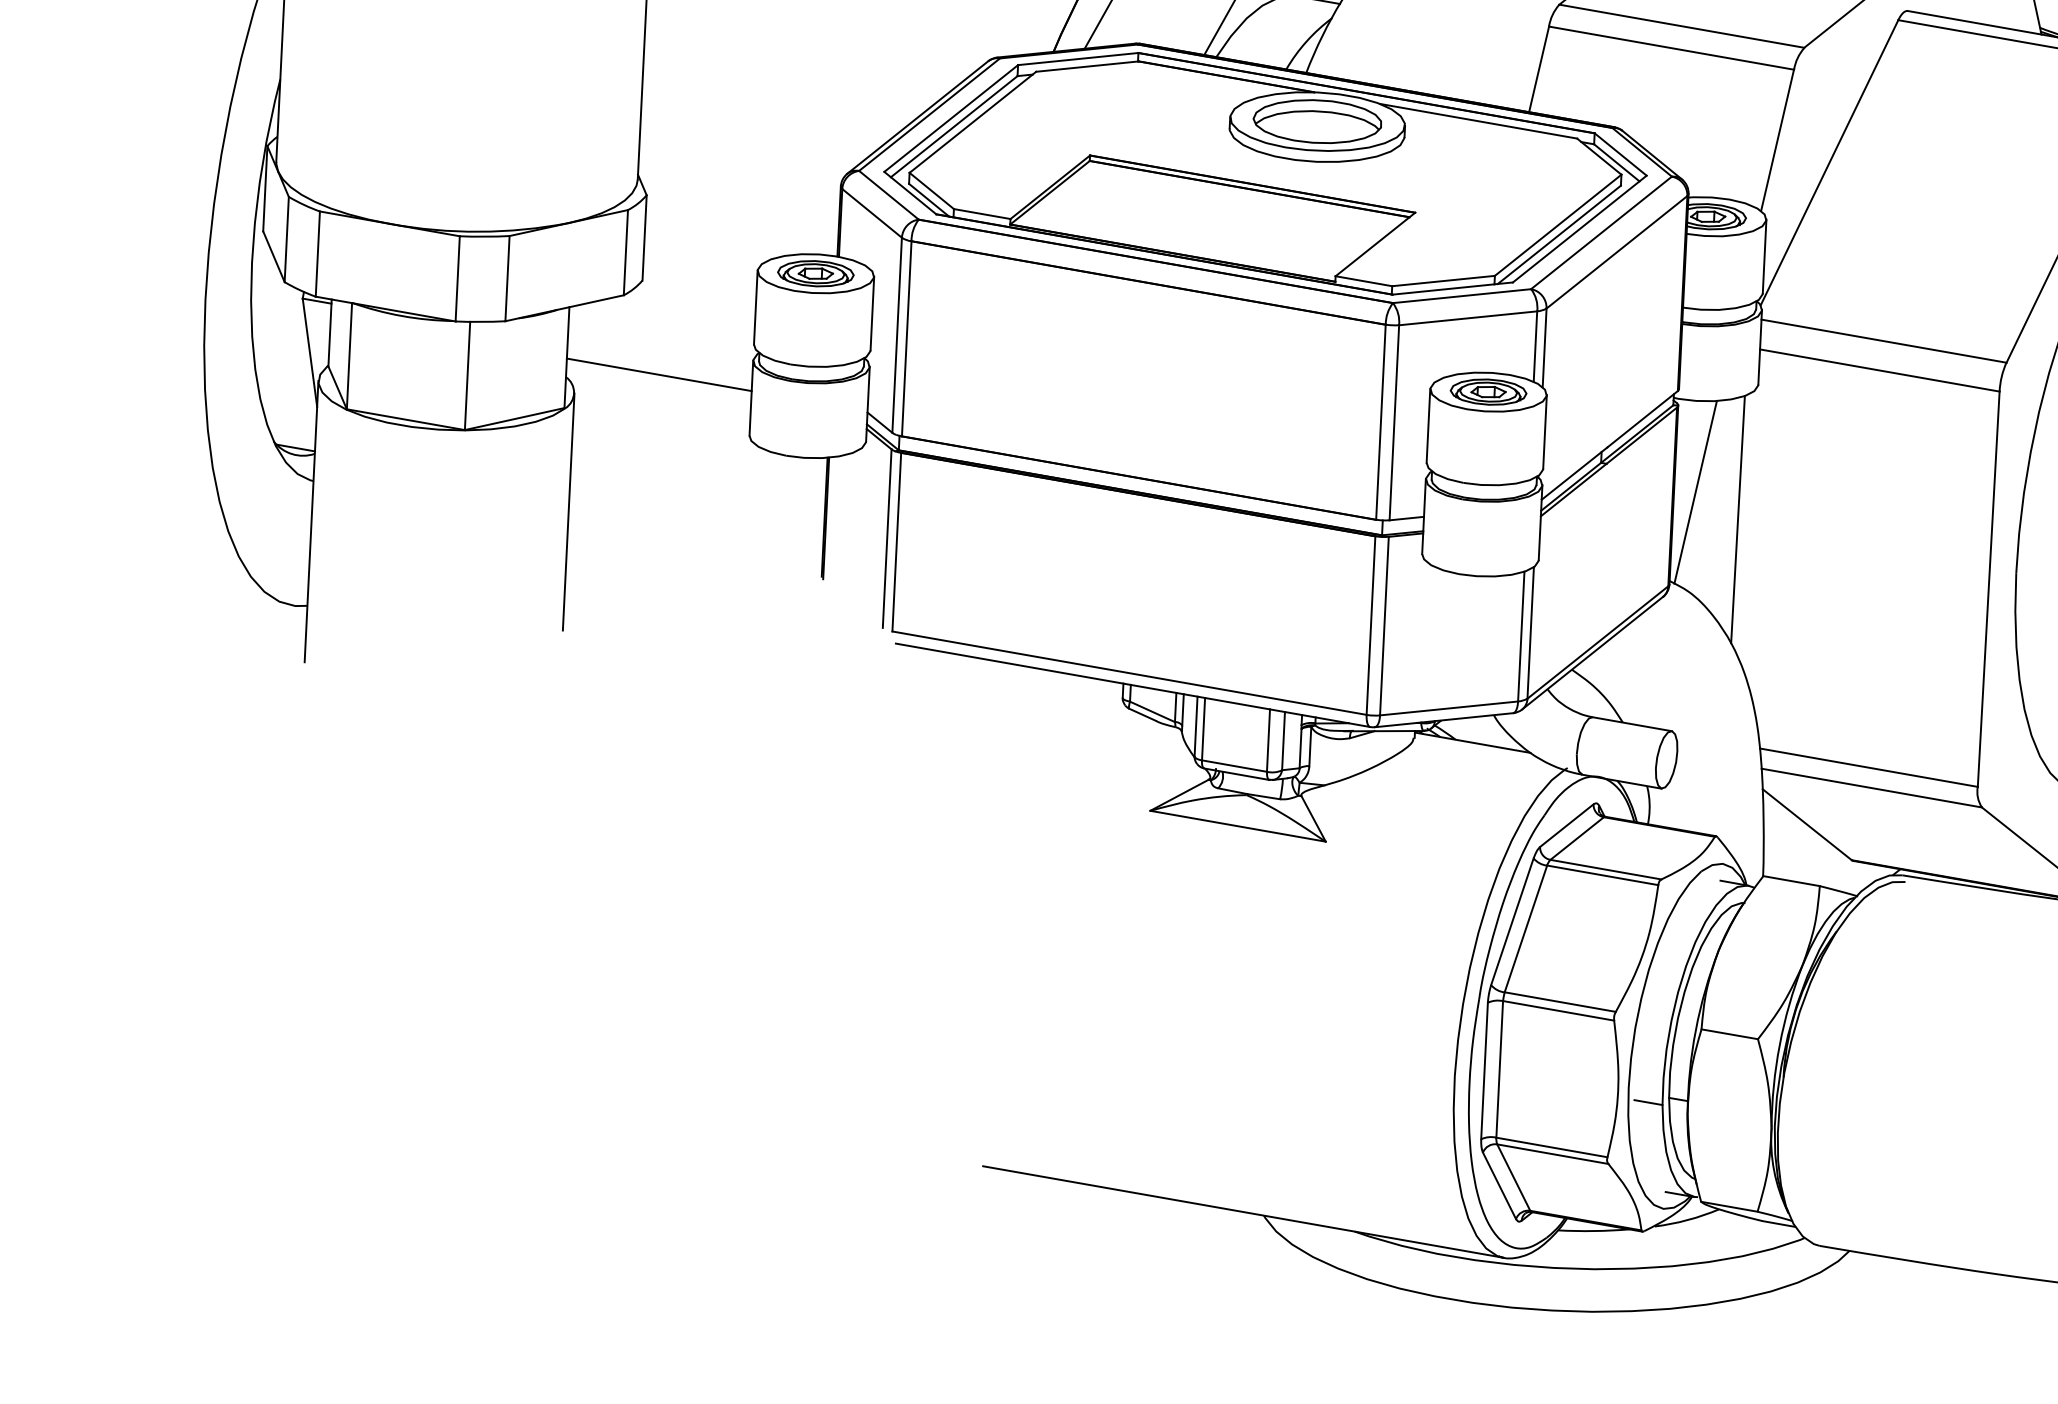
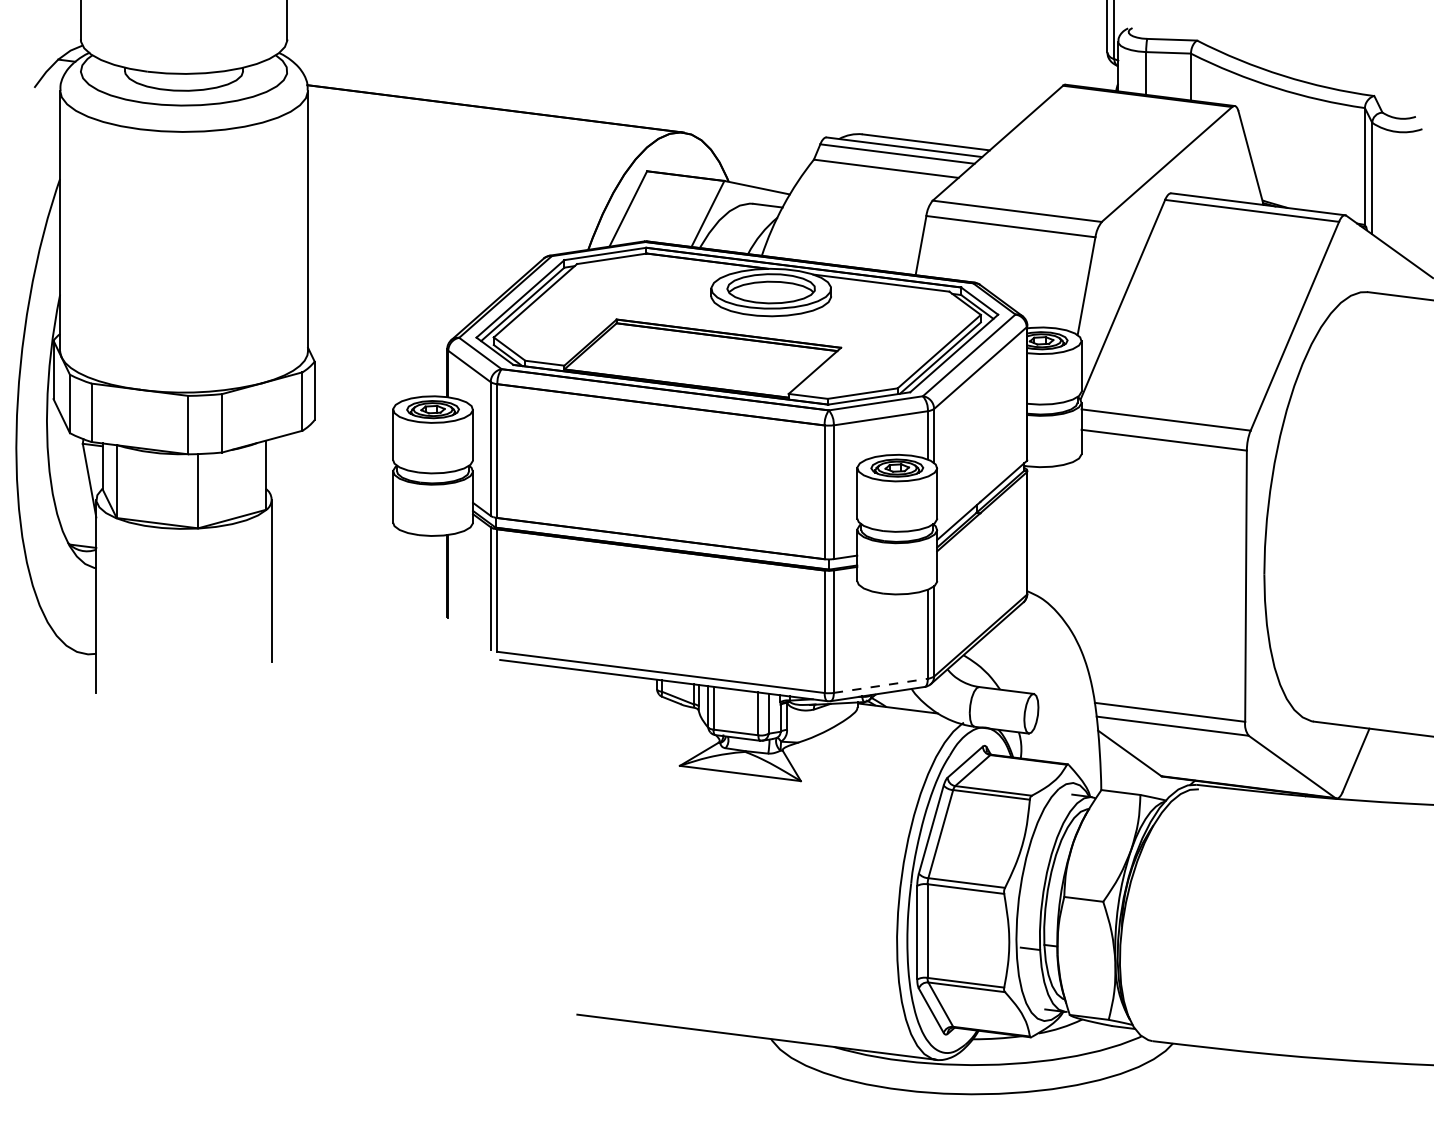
line: (659, 375) -> (329, 484), removed
line: (1694, 491) -> (1041, 529), removed
line: (1737, 518) -> (1071, 546), removed
line: (1448, 707) -> (880, 685), solid -> dashed

